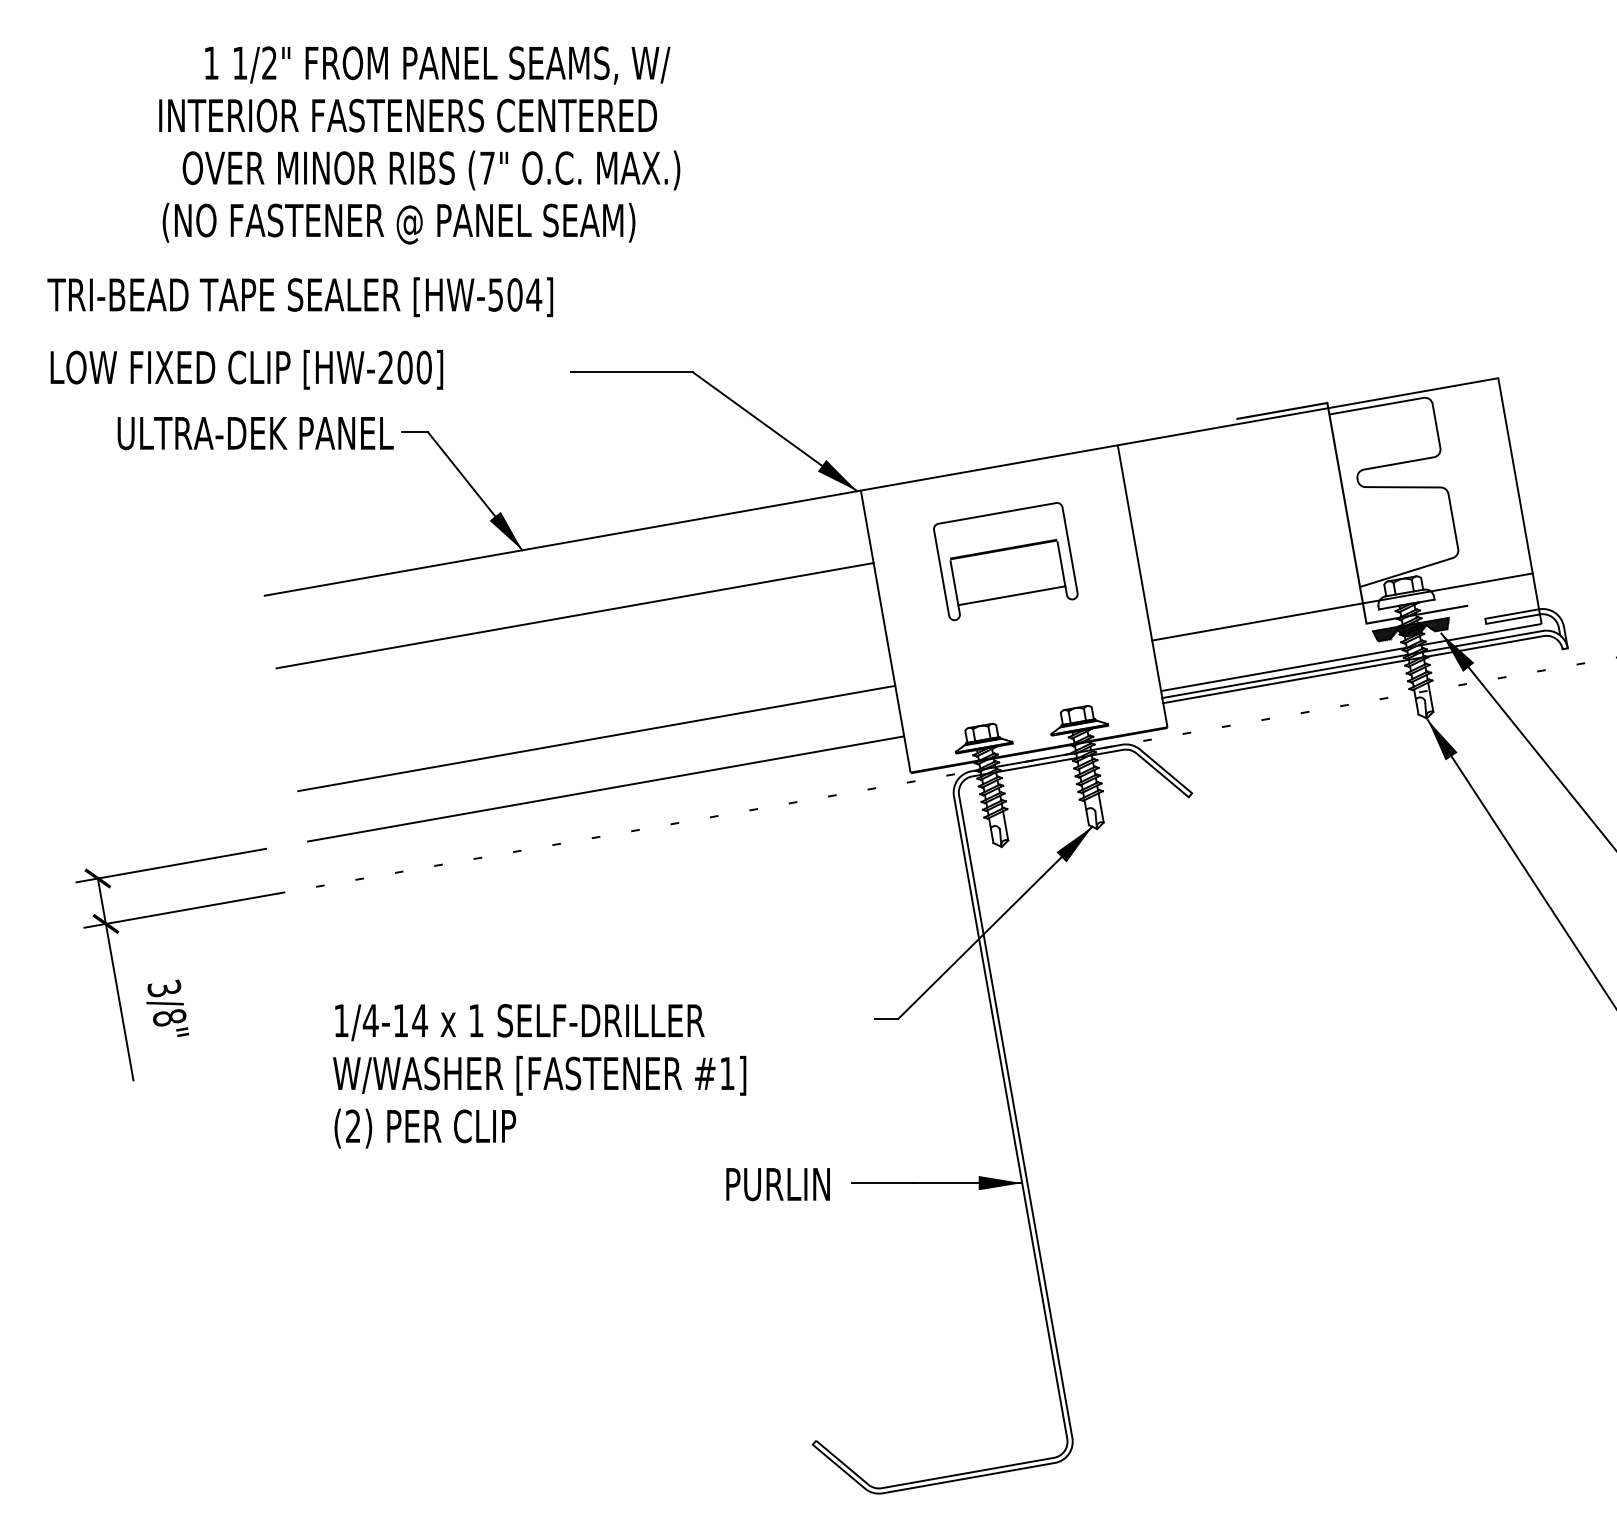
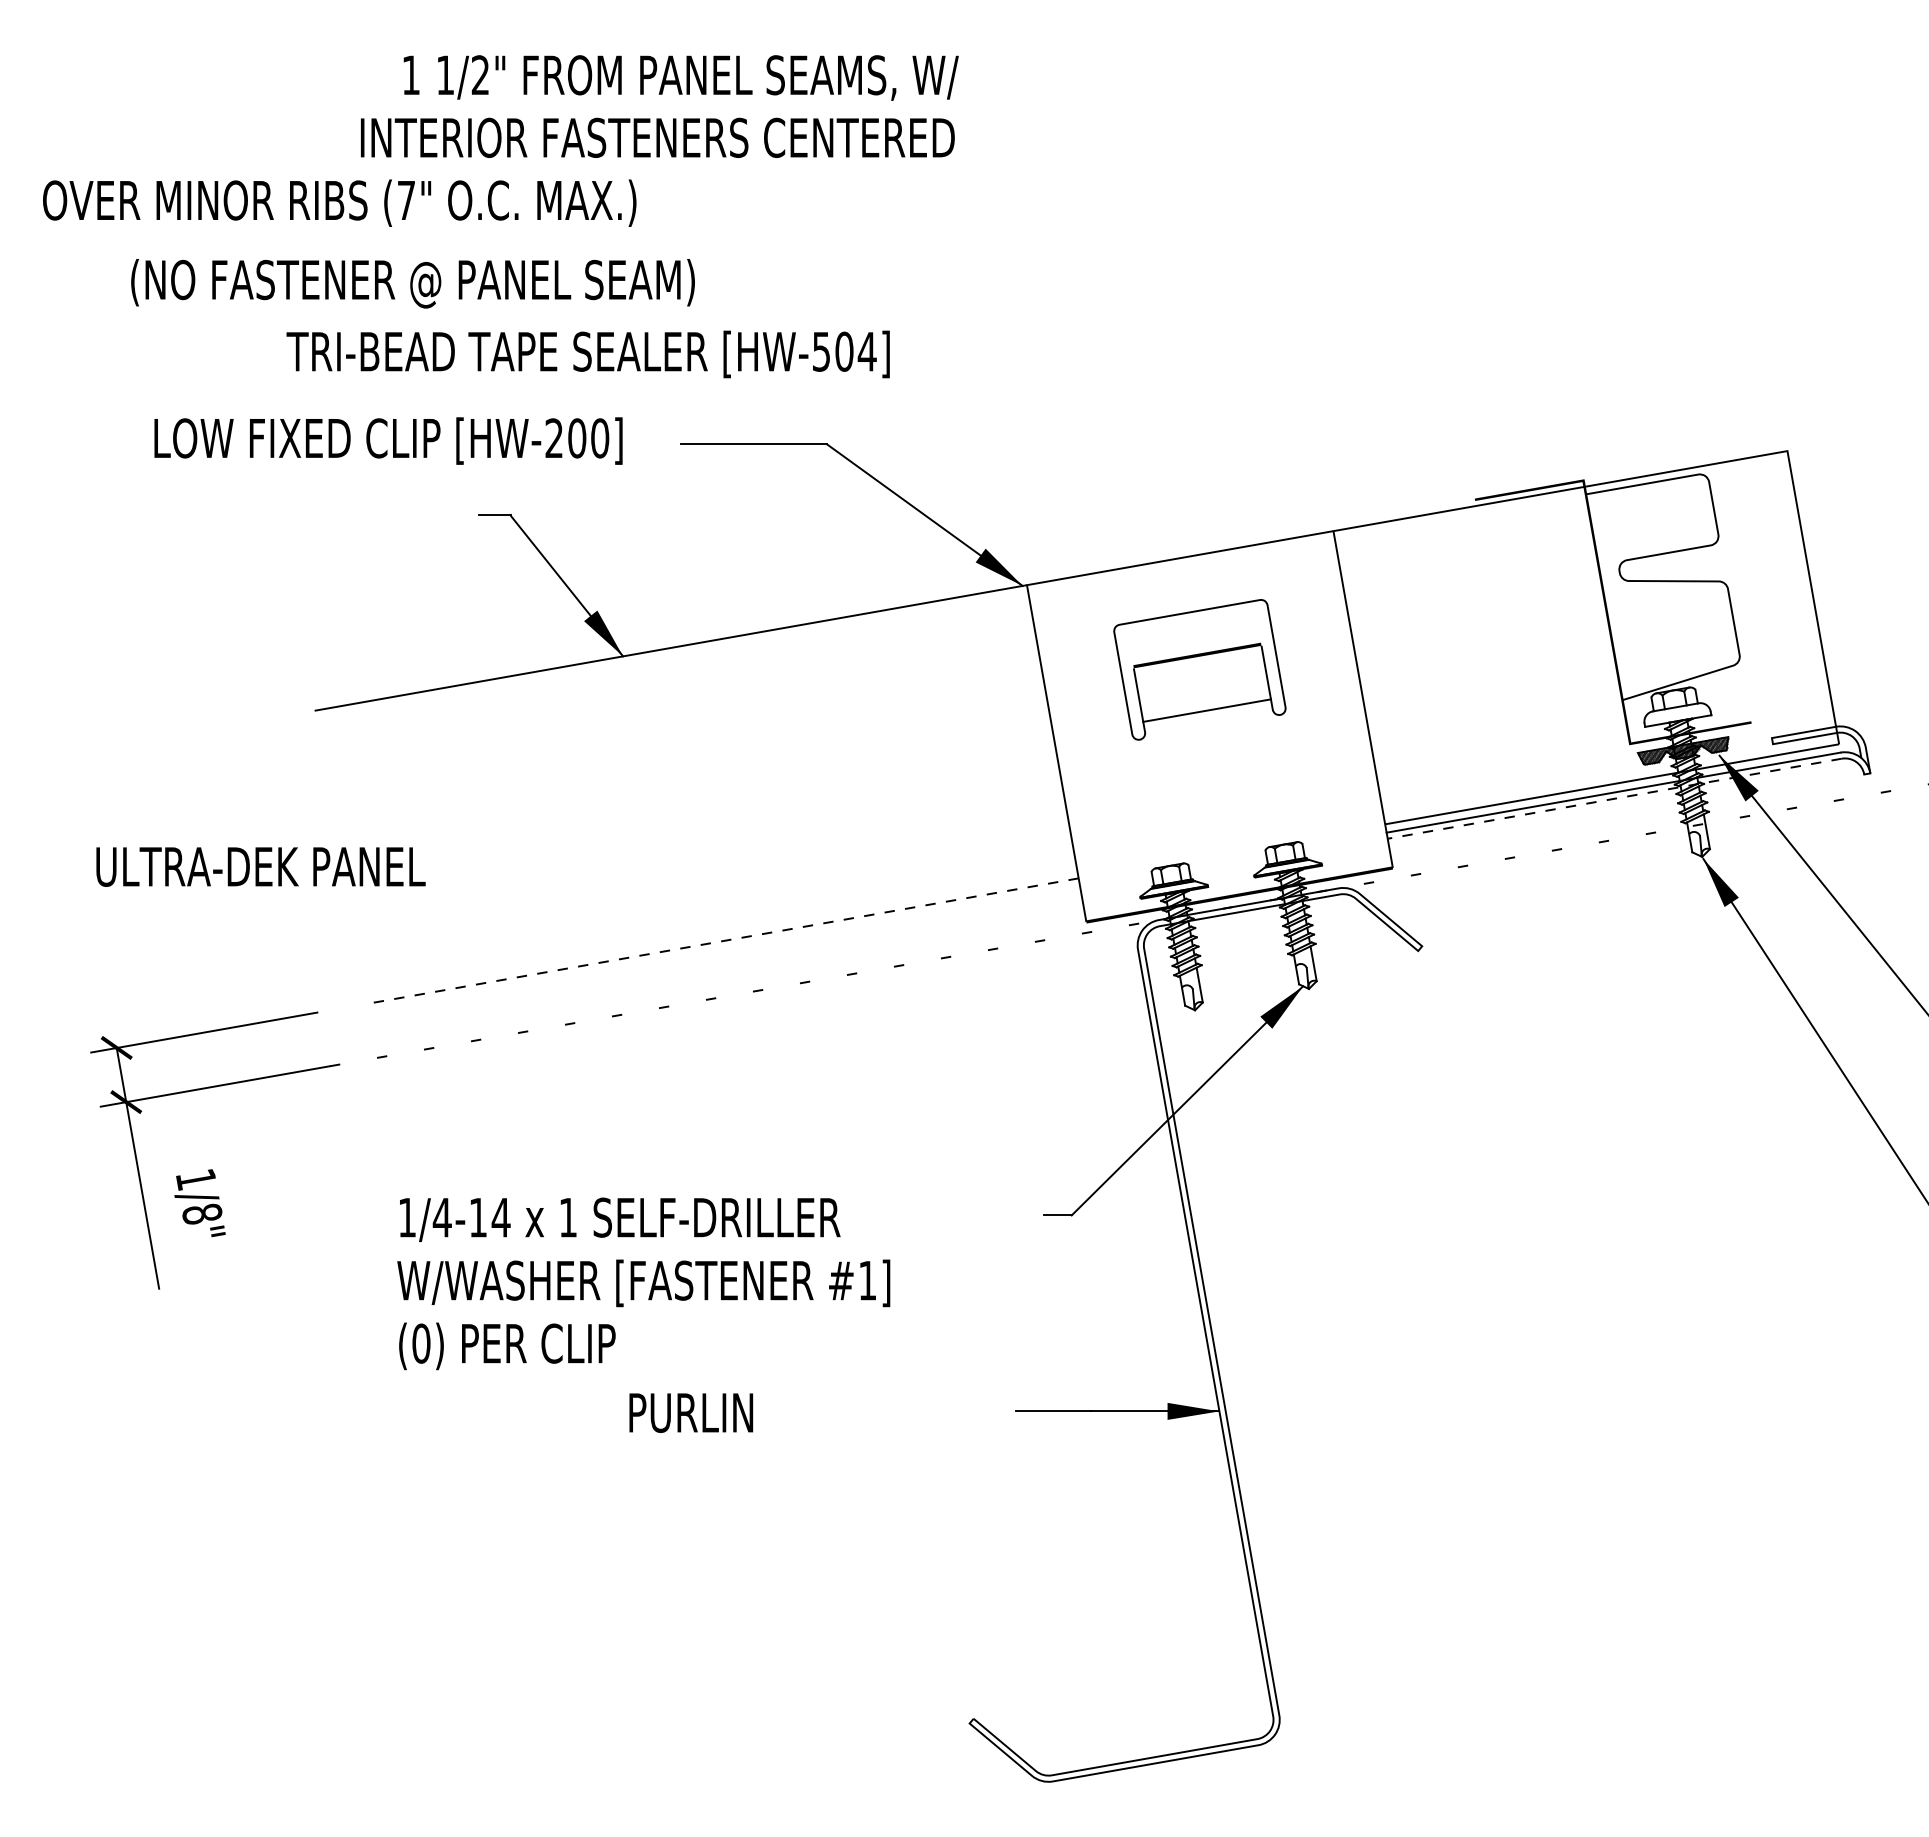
text: (437, 65) -> (680, 77), moved
text: (407, 115) -> (657, 137), moved
text: (431, 169) -> (339, 202), moved
text: (398, 223) -> (412, 283), moved
text: (299, 297) -> (587, 354), moved
text: (246, 369) -> (388, 440), moved
text: (255, 433) -> (260, 866), moved
line: (1342, 607) -> (1601, 724), removed
line: (574, 615) -> (685, 734), removed
line: (1353, 669) -> (1614, 798), solid -> dashed
line: (596, 738) -> (711, 880), removed
line: (605, 789) -> (722, 941), solid -> dashed
text: (164, 988) -> (196, 1179), 3/8" -> 1/8"
text: (353, 1126) -> (421, 1343), (2) -> (0)
text: (778, 1184) -> (691, 1412), moved

